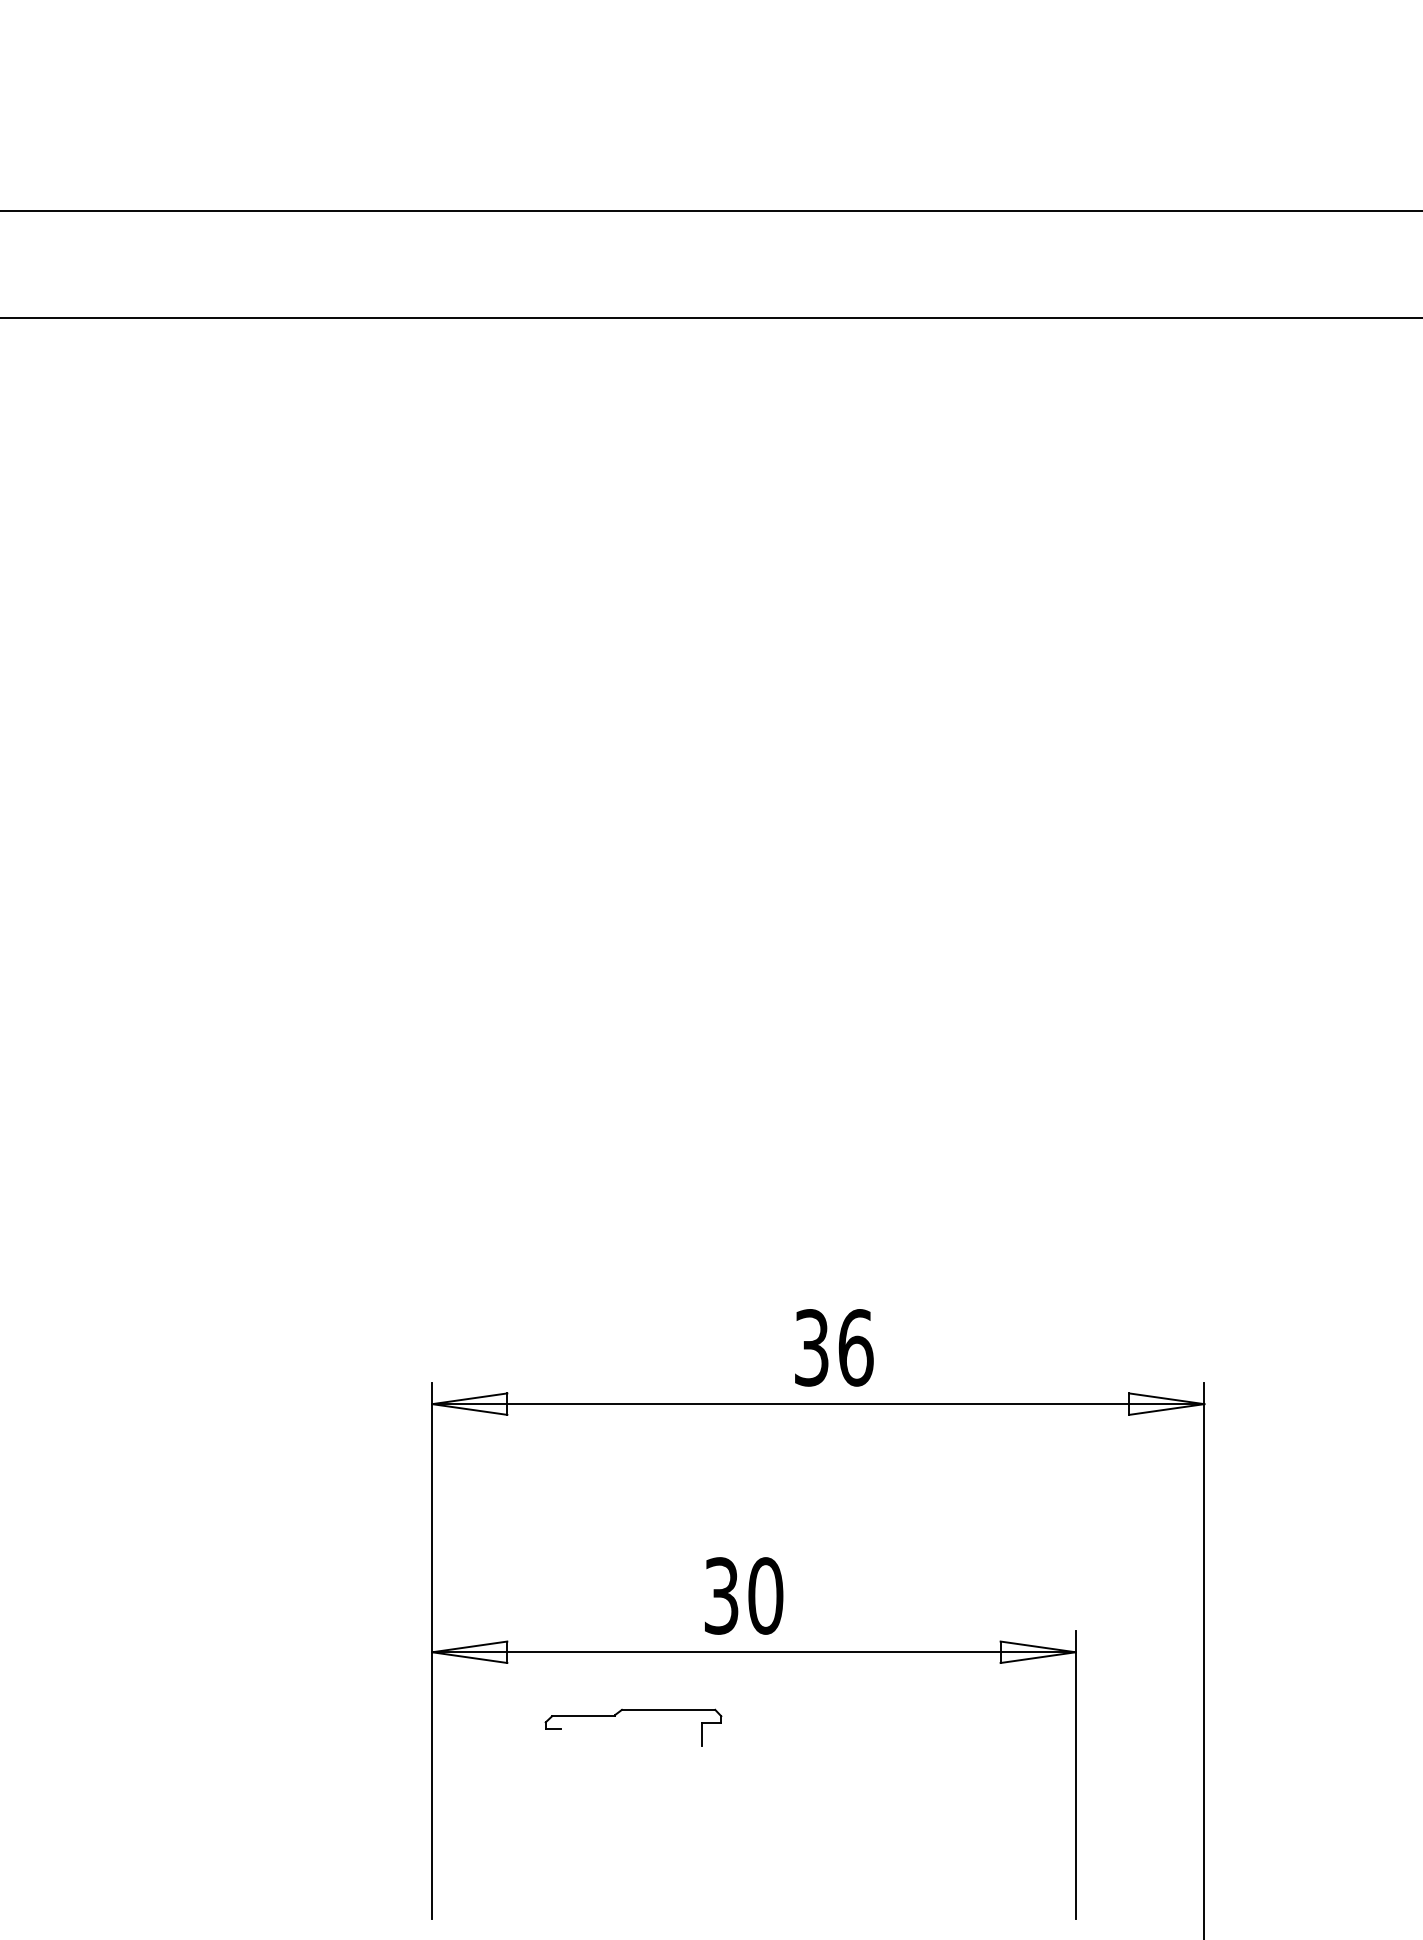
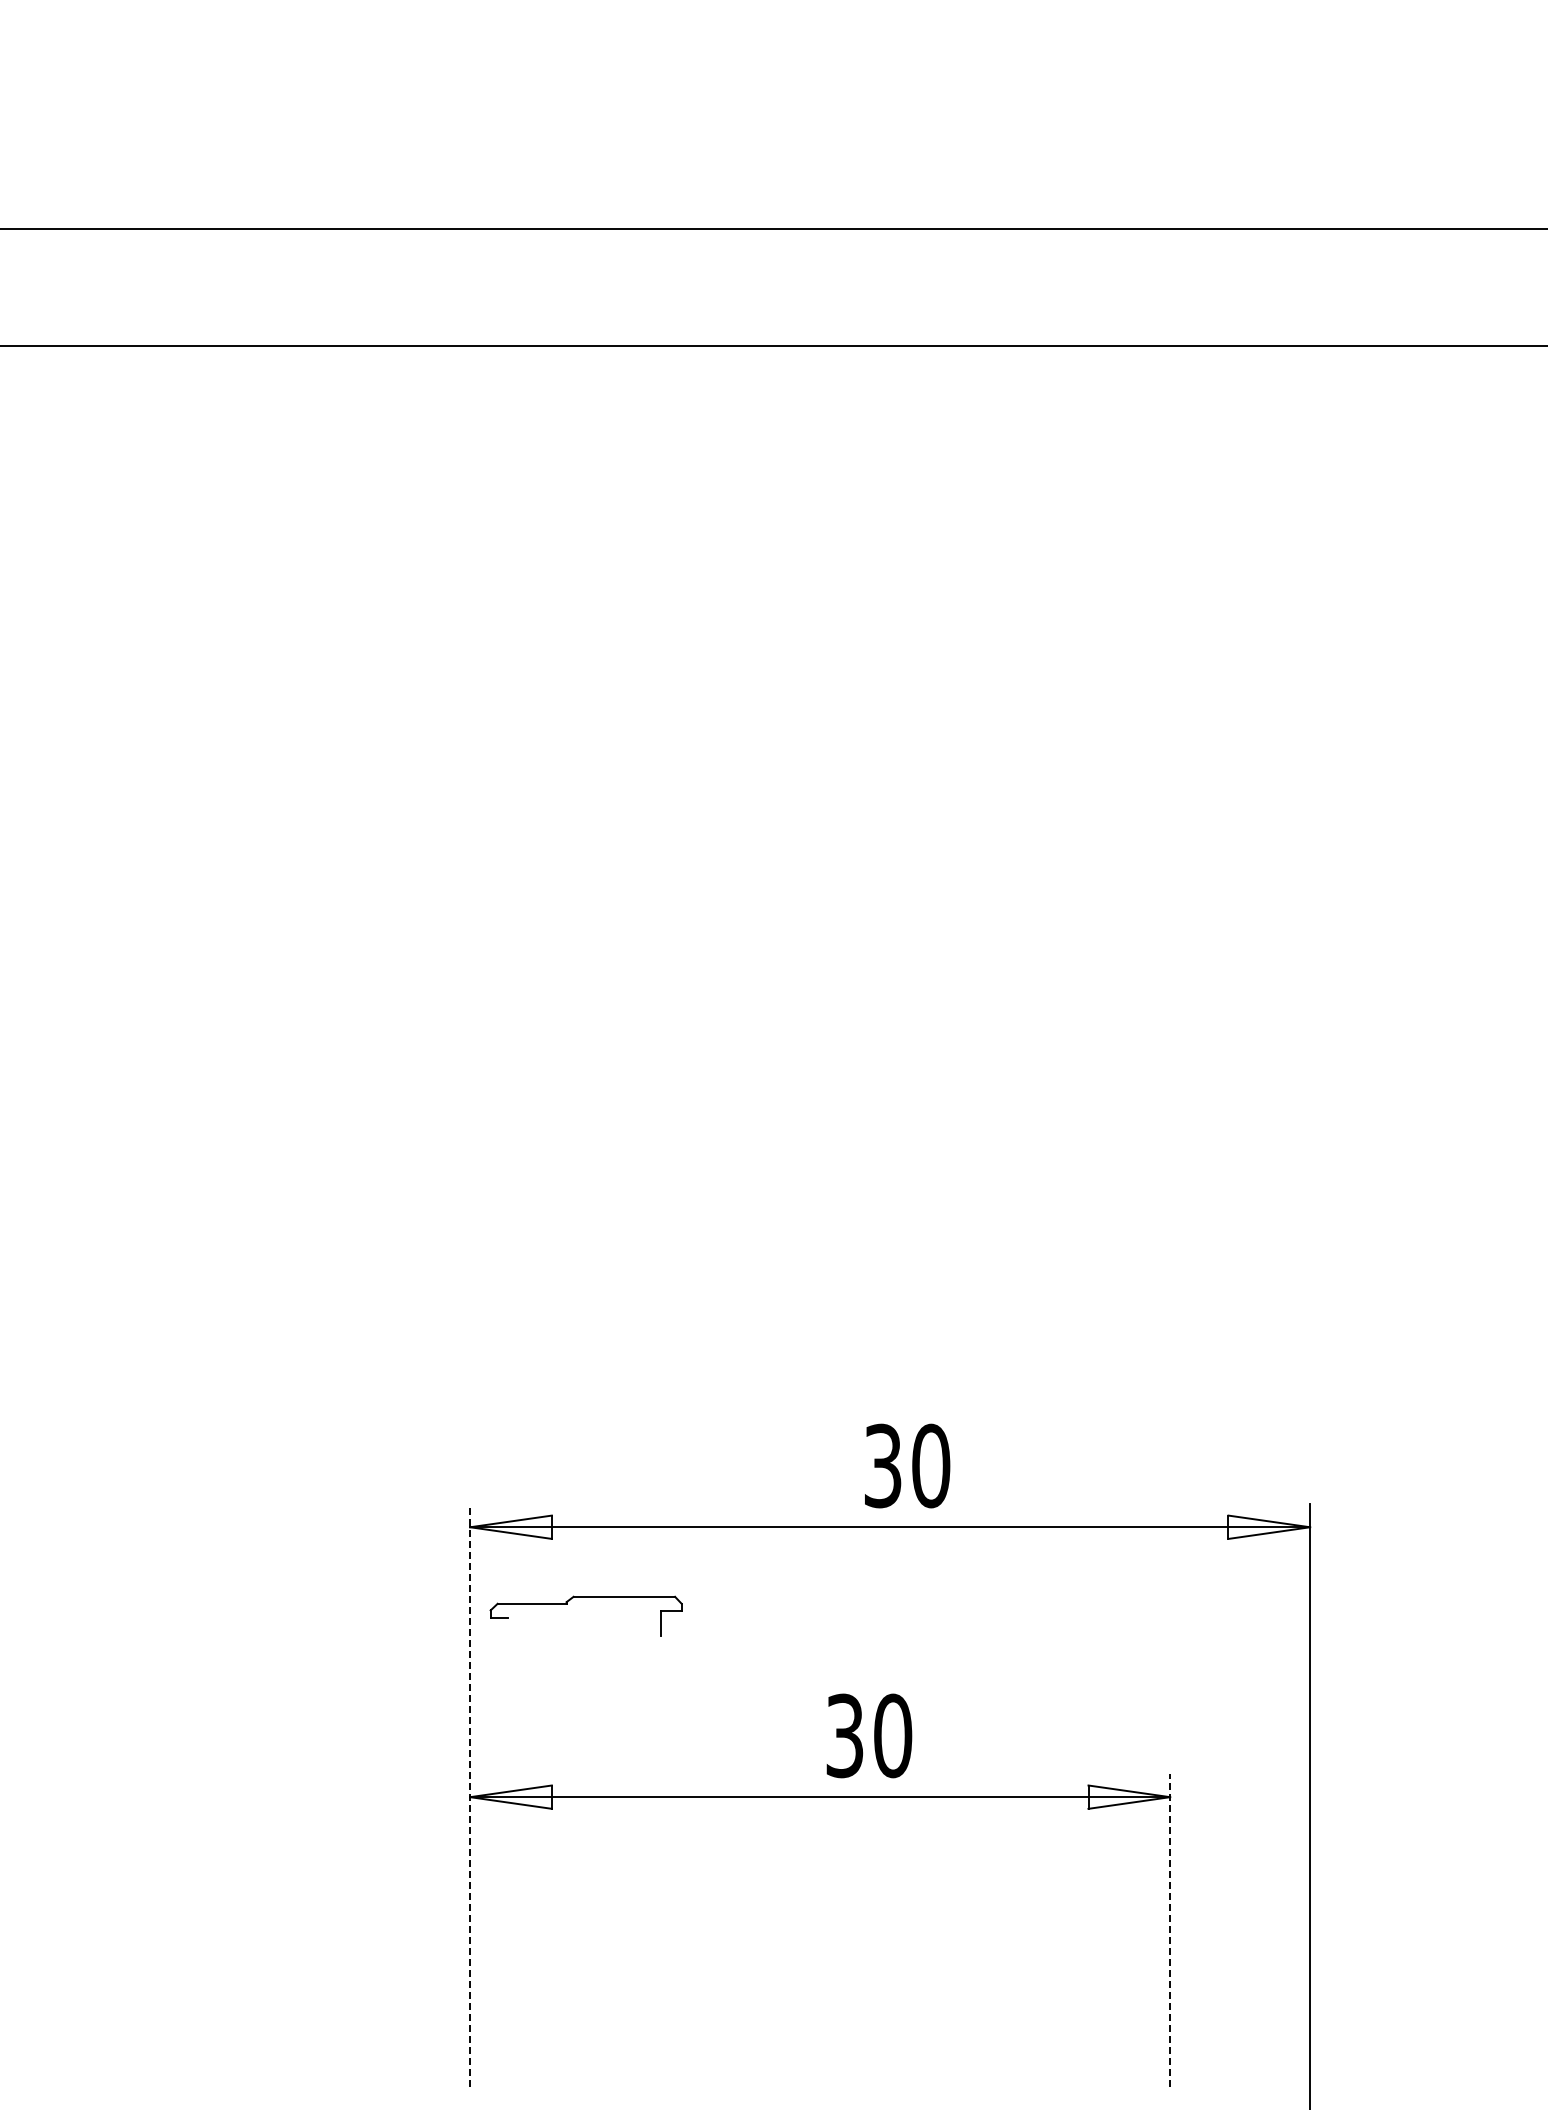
text: (856, 1347) -> (931, 1465), 36 -> 30
text: (744, 1595) -> (869, 1735), moved
line: (432, 1650) -> (470, 1795), solid -> dashed
part: (632, 1710) -> (585, 1597), moved
line: (1076, 1774) -> (1170, 1930), solid -> dashed

